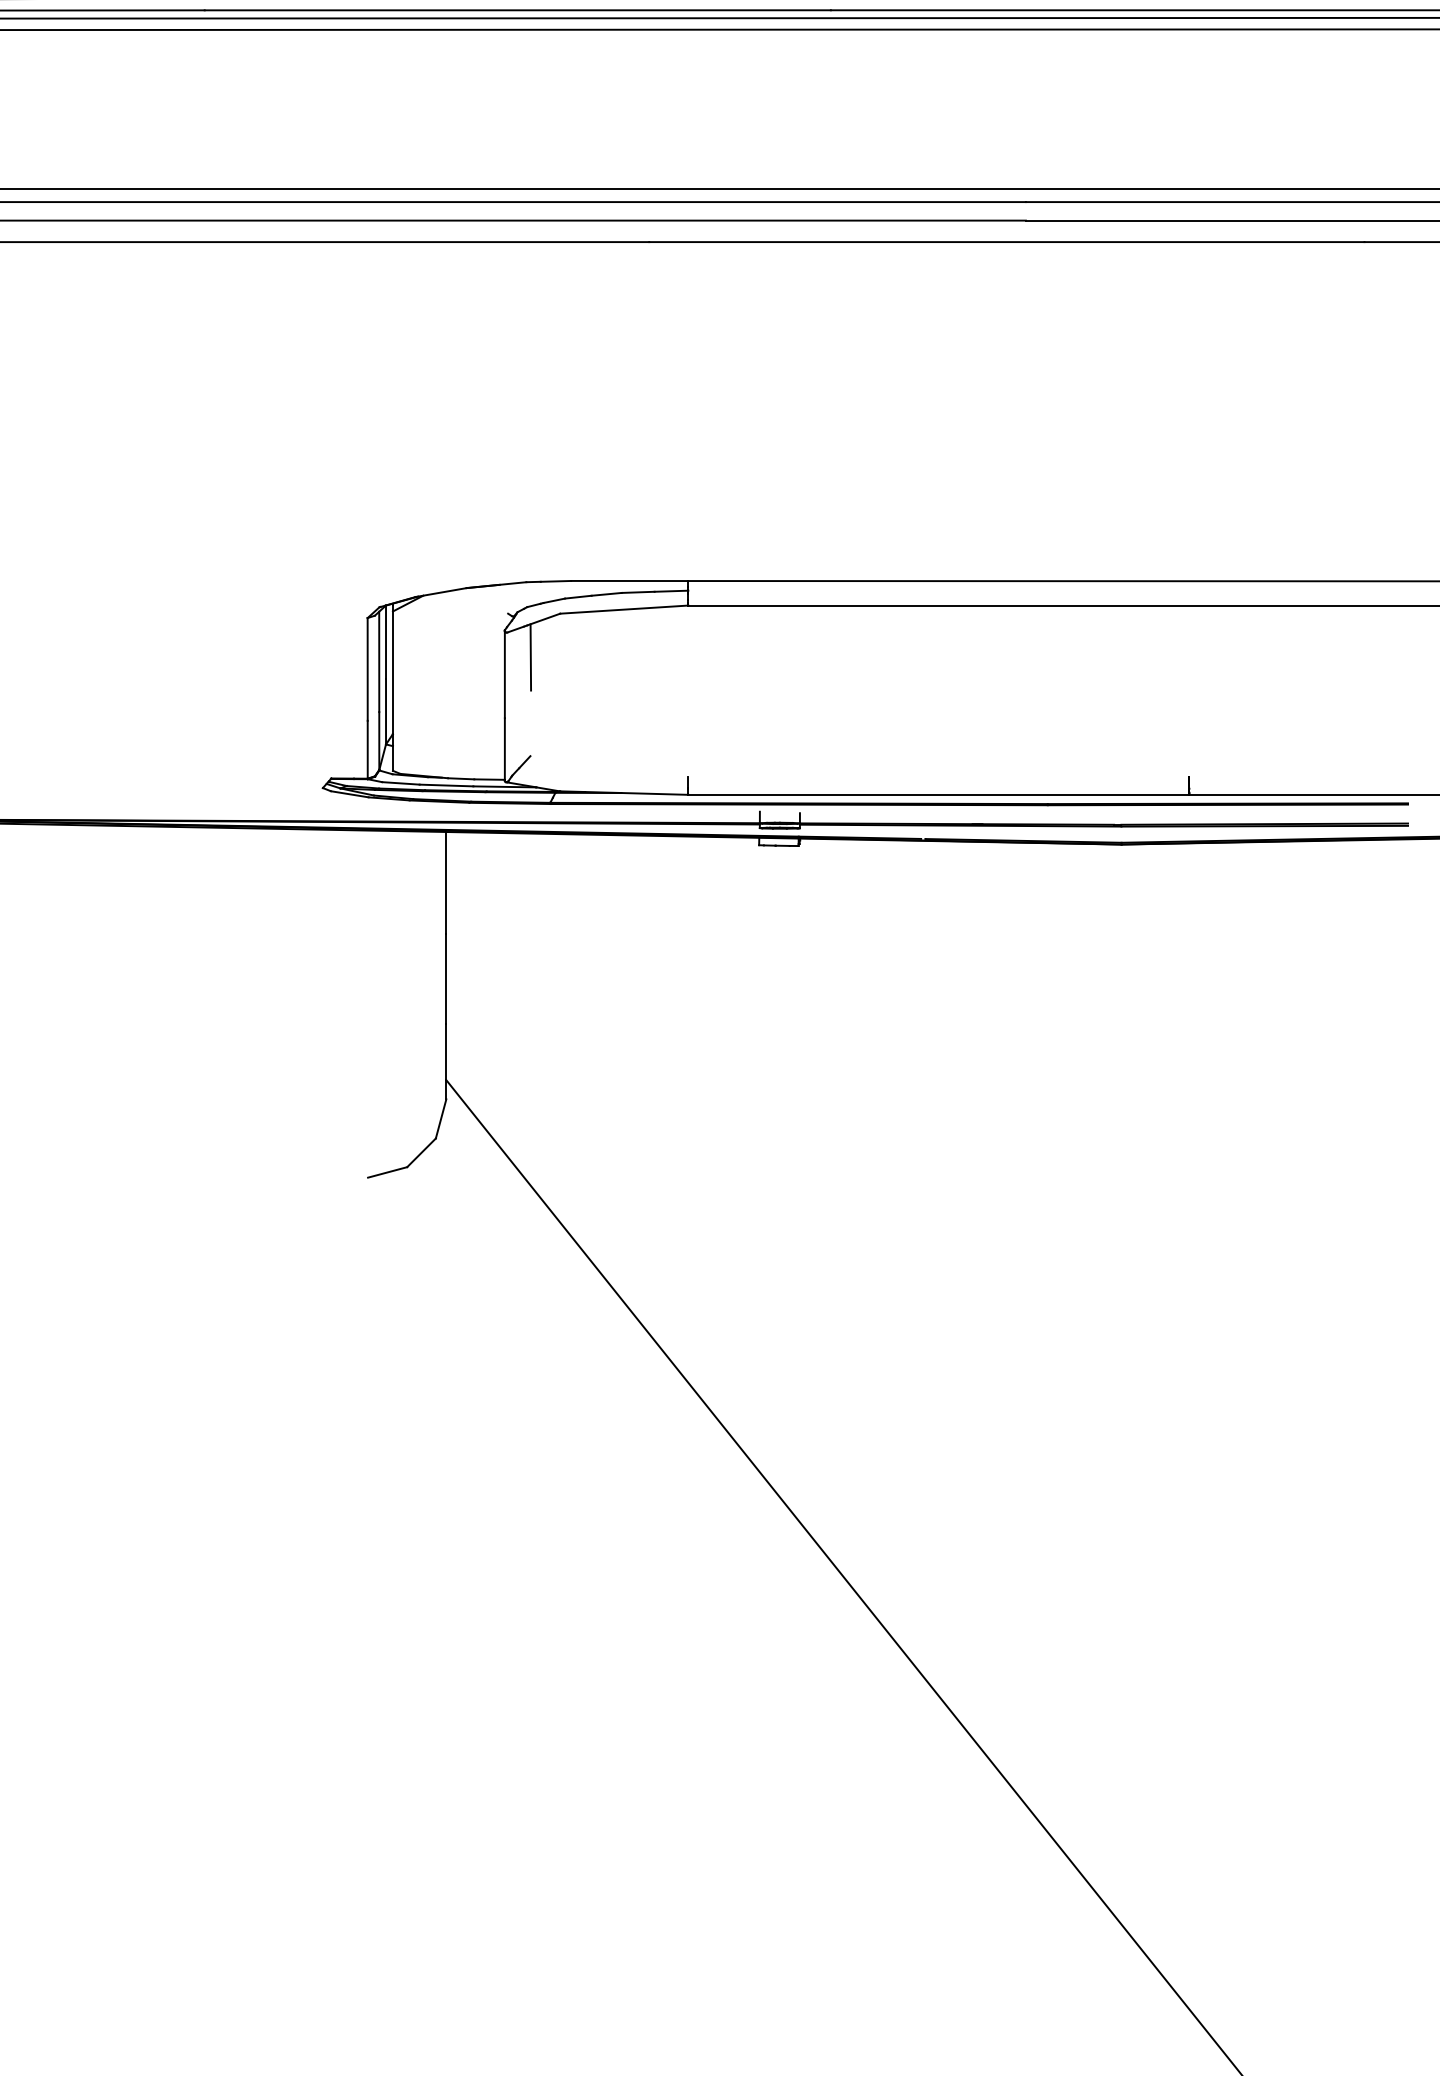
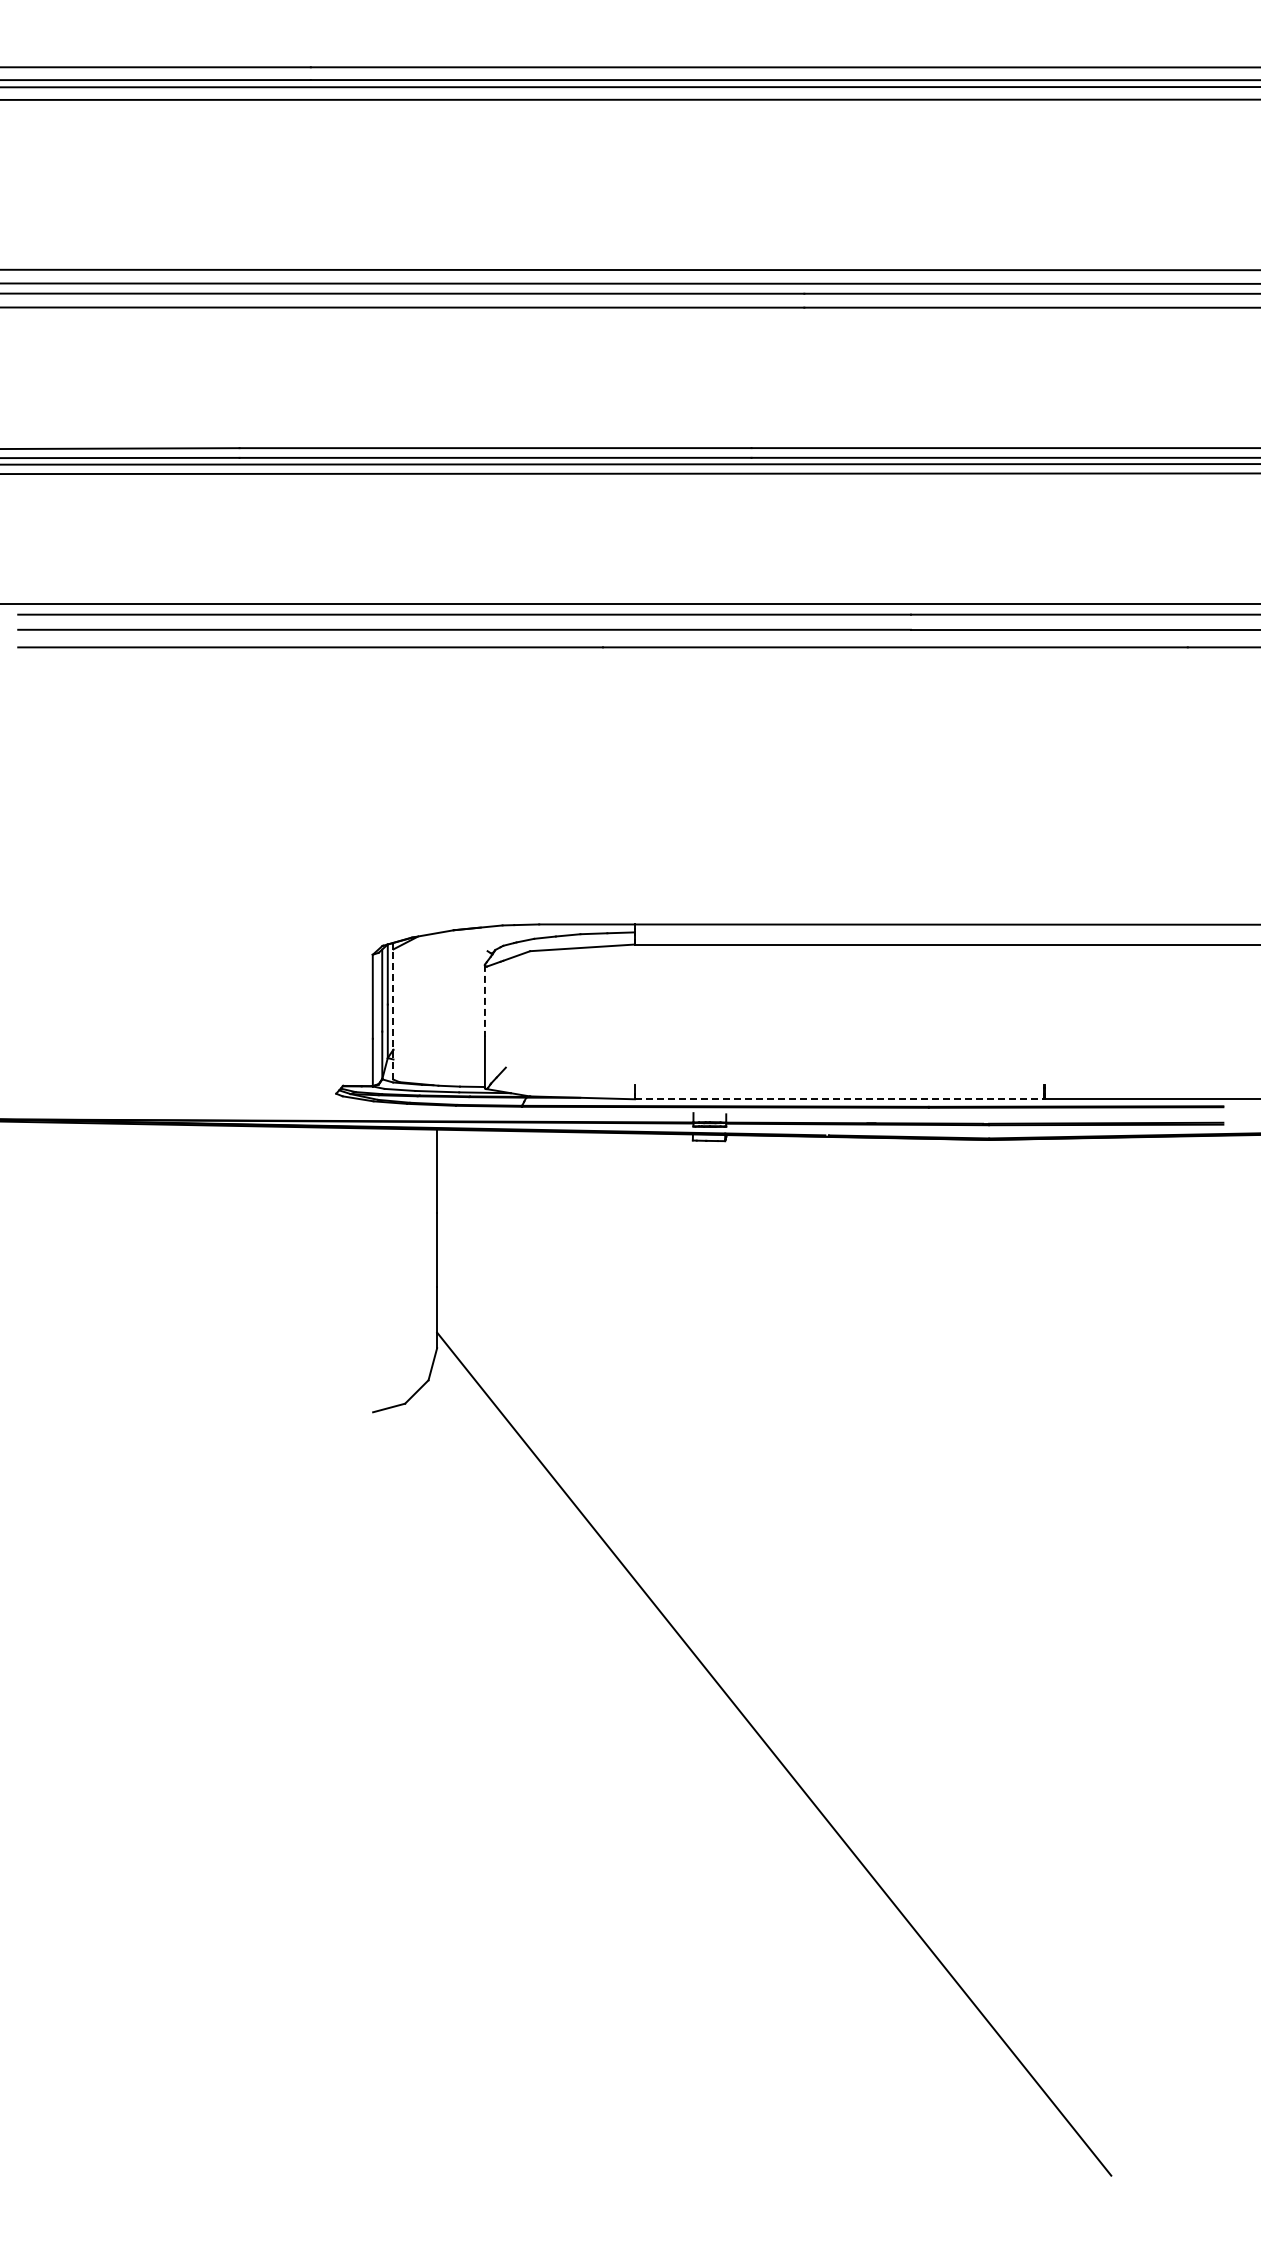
line: (529, 656) -> (505, 986), removed
line: (504, 674) -> (484, 1000), solid -> dashed
line: (392, 691) -> (393, 1014), solid -> dashed
line: (938, 795) -> (839, 1099), solid -> dashed

